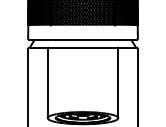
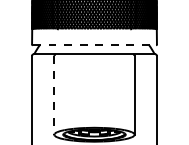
line: (83, 39) -> (95, 45), solid -> dashed
line: (47, 83) -> (54, 95), solid -> dashed

